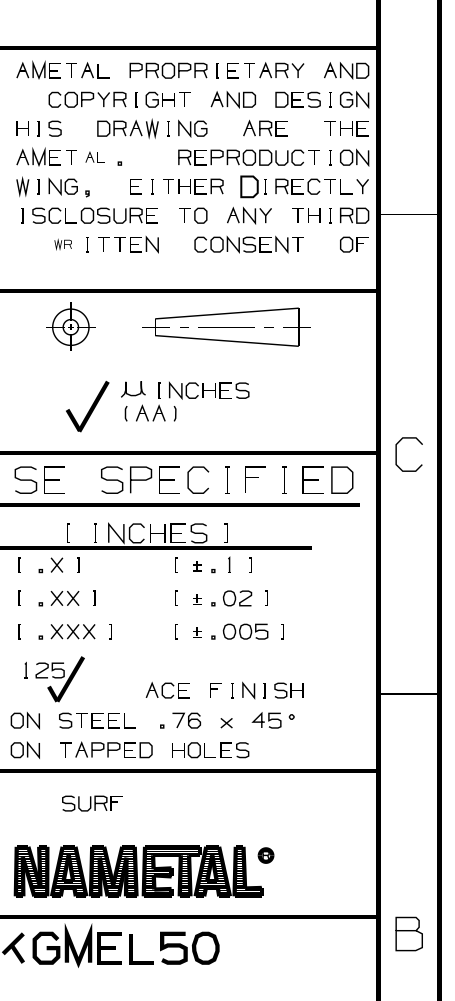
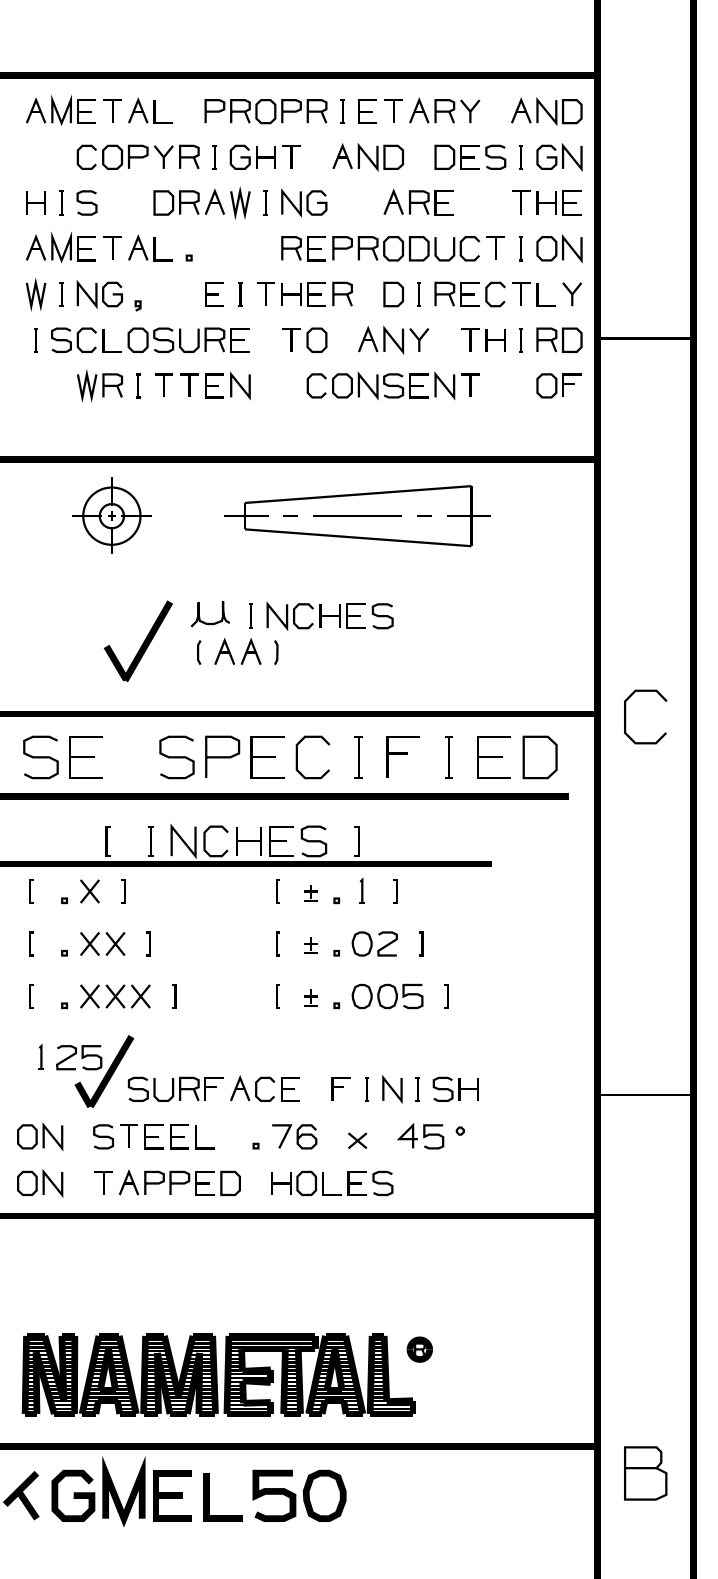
part: (95, 156) -> (150, 246), size x1.43
part: (249, 186) -> (393, 294), size x0.71
part: (62, 244) -> (98, 385), size x1.67
part: (92, 803) -> (175, 1089), moved

